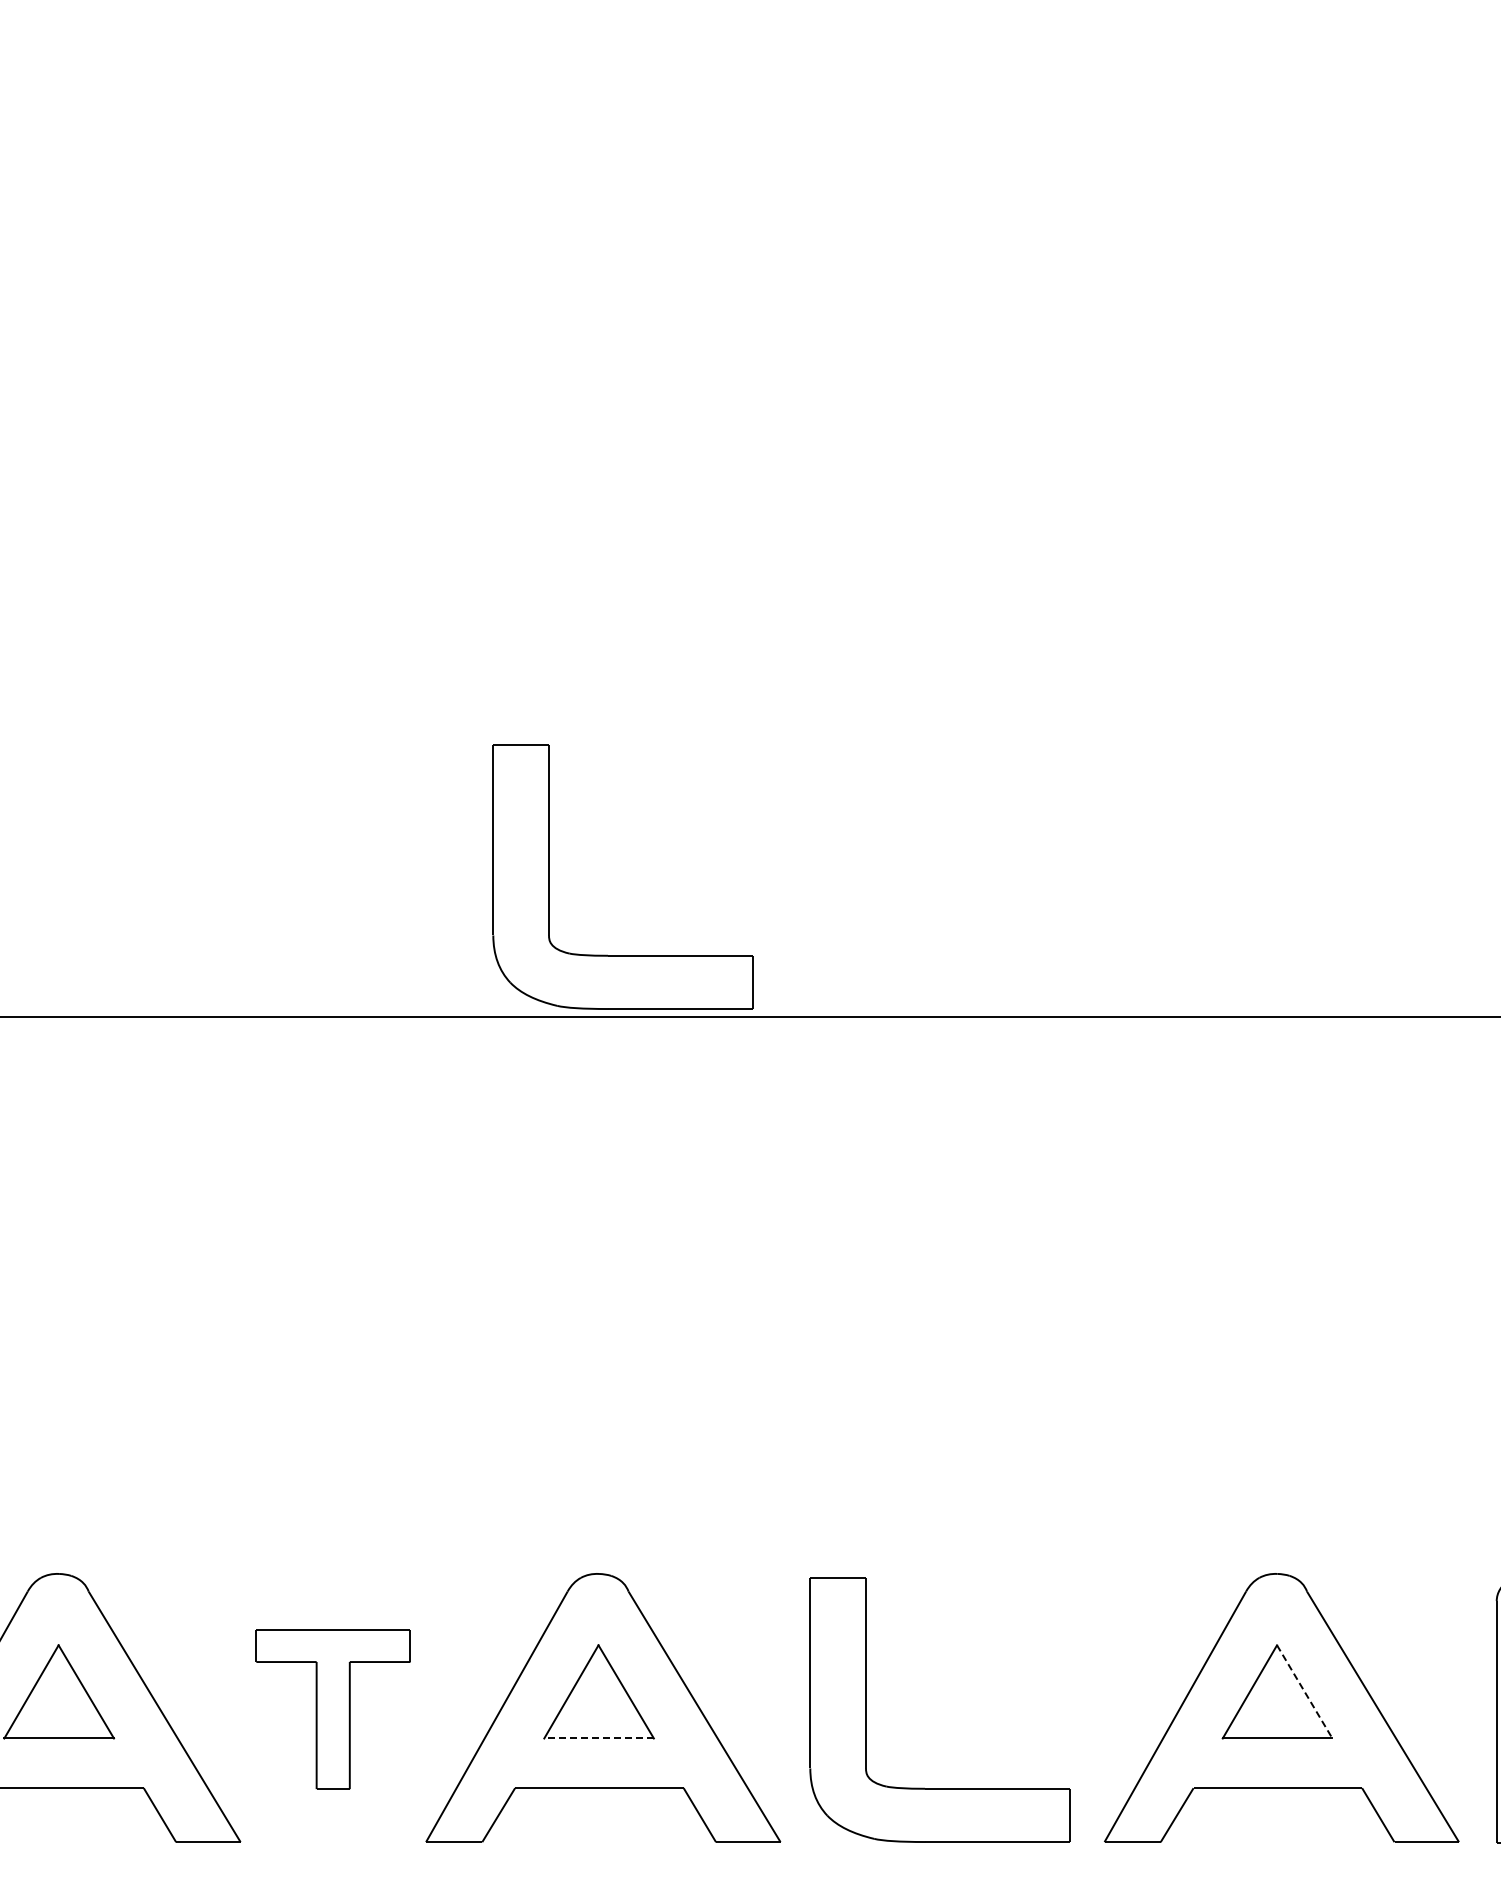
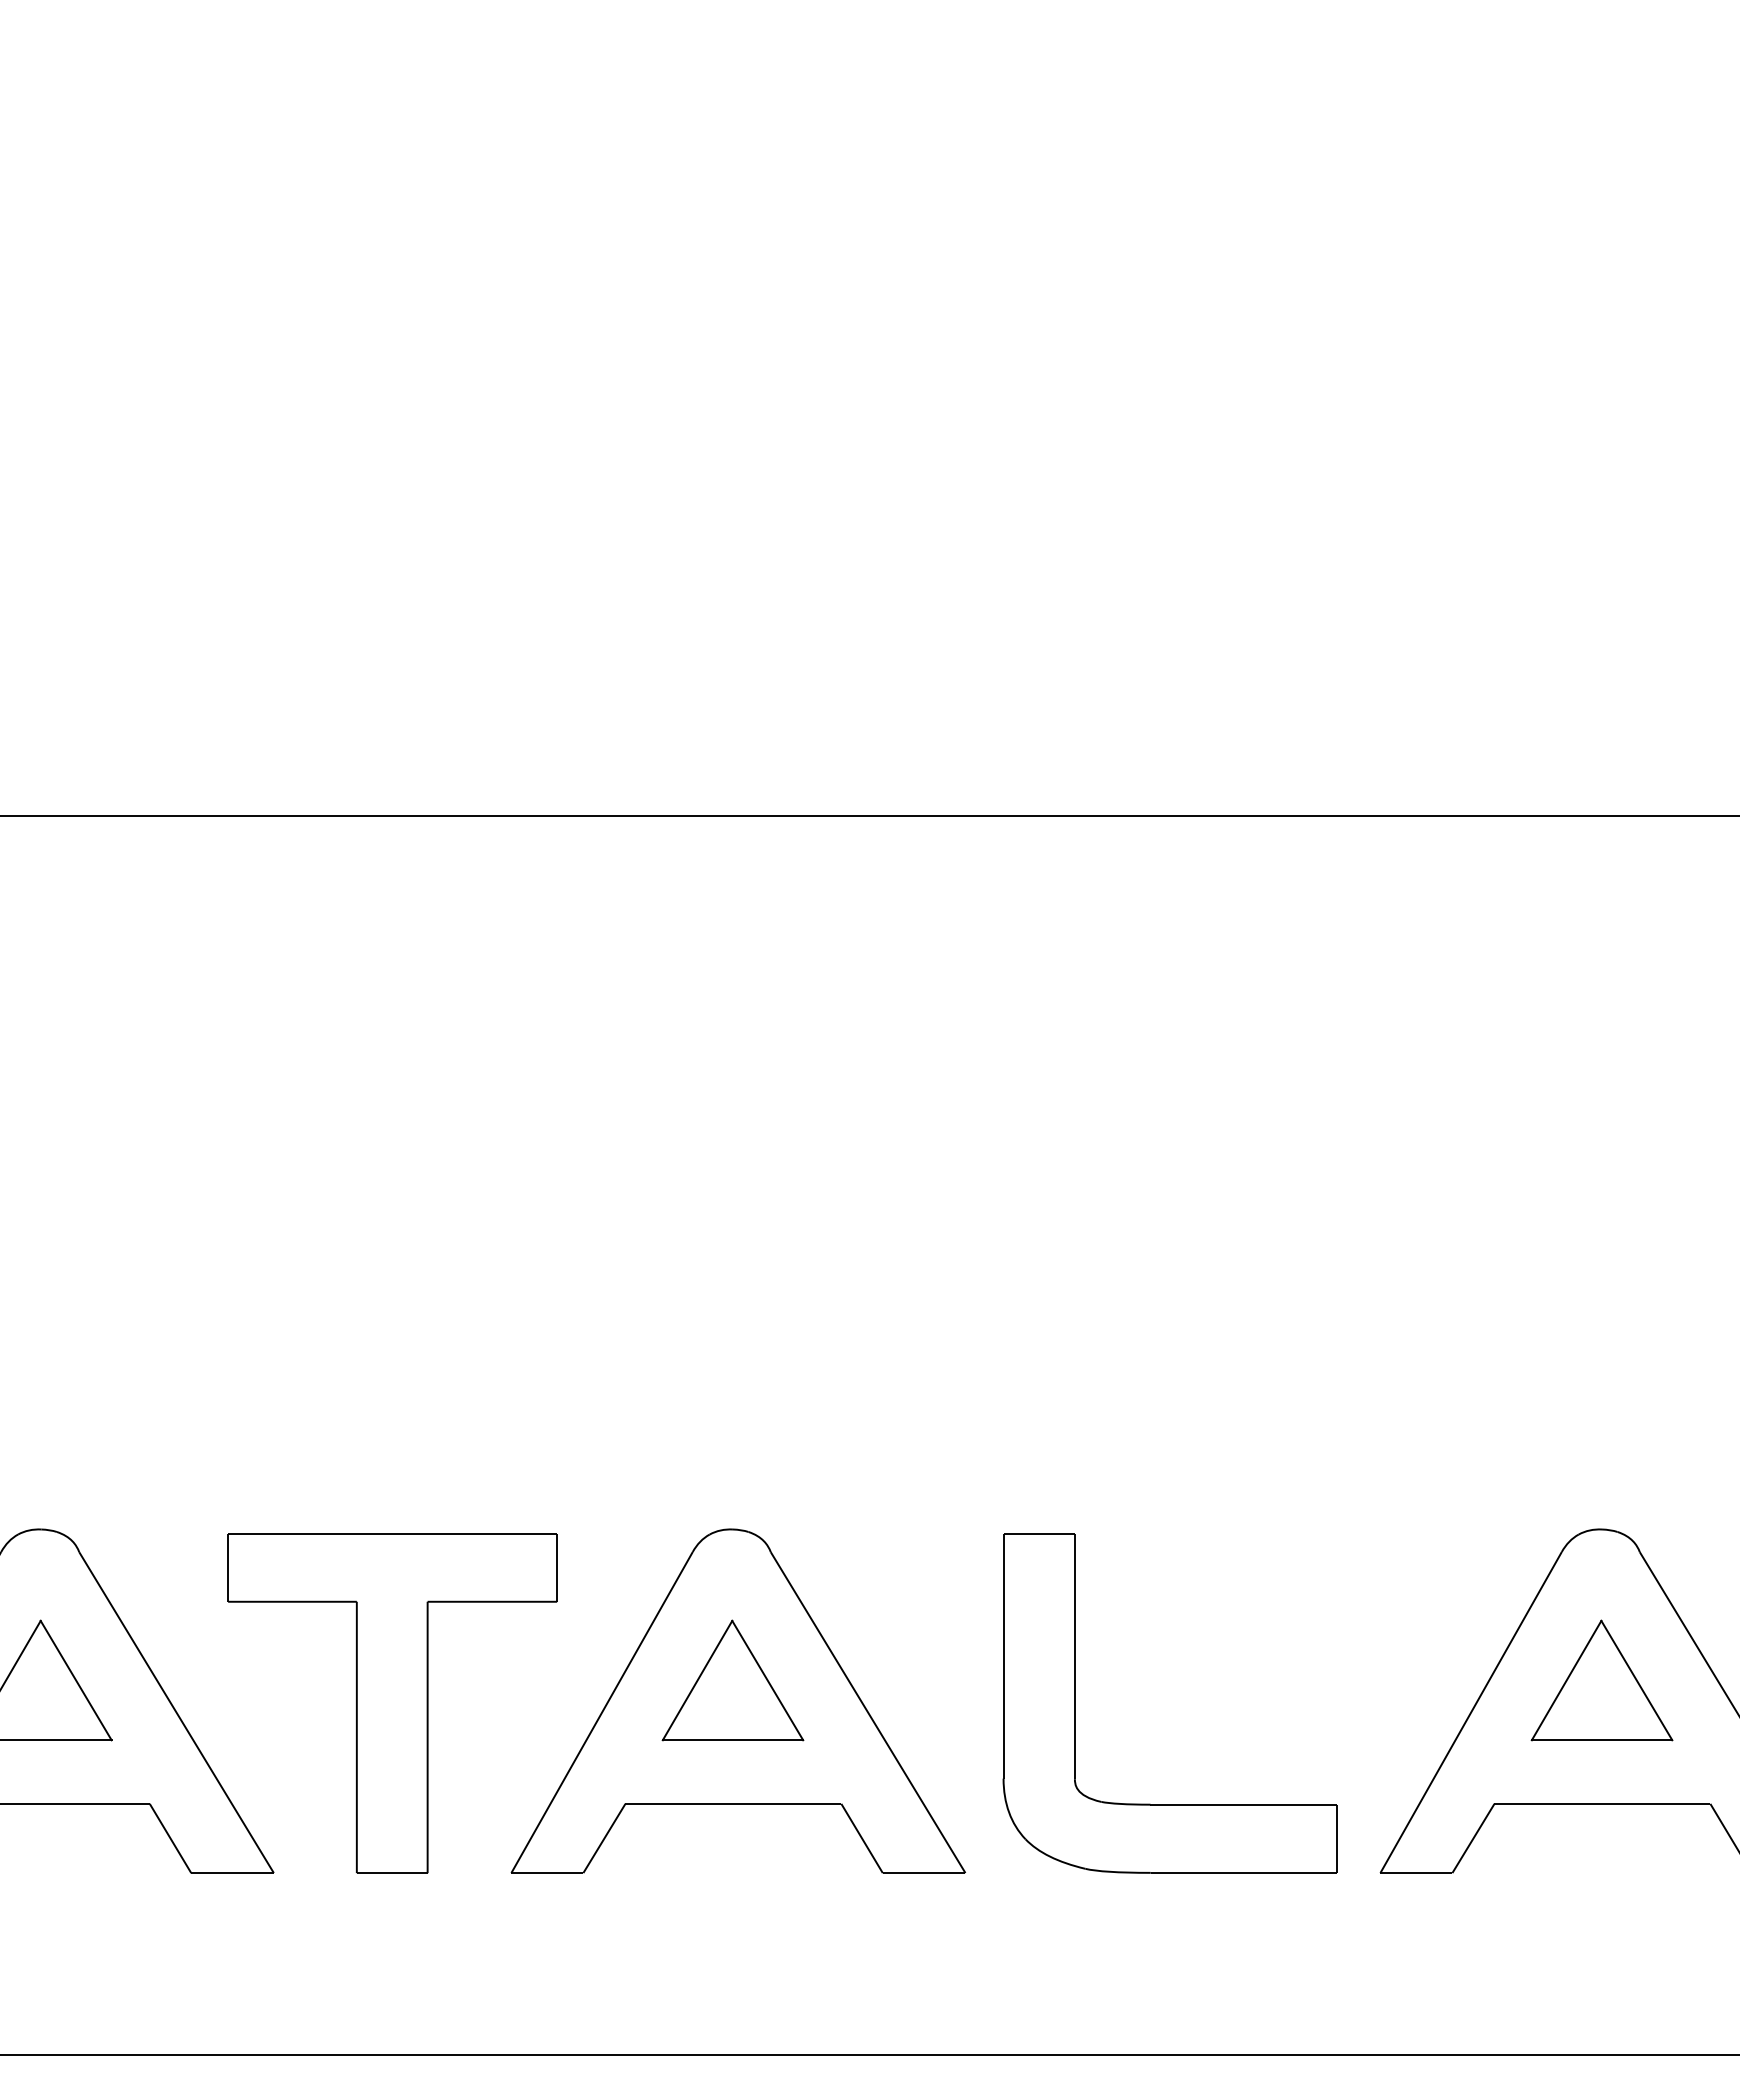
part: (549, 876) -> (669, 636), removed
line: (1304, 1692) -> (1636, 1681), dashed -> solid
part: (333, 1709) -> (392, 1703), size x1.67
line: (599, 1738) -> (733, 1740), dashed -> solid

